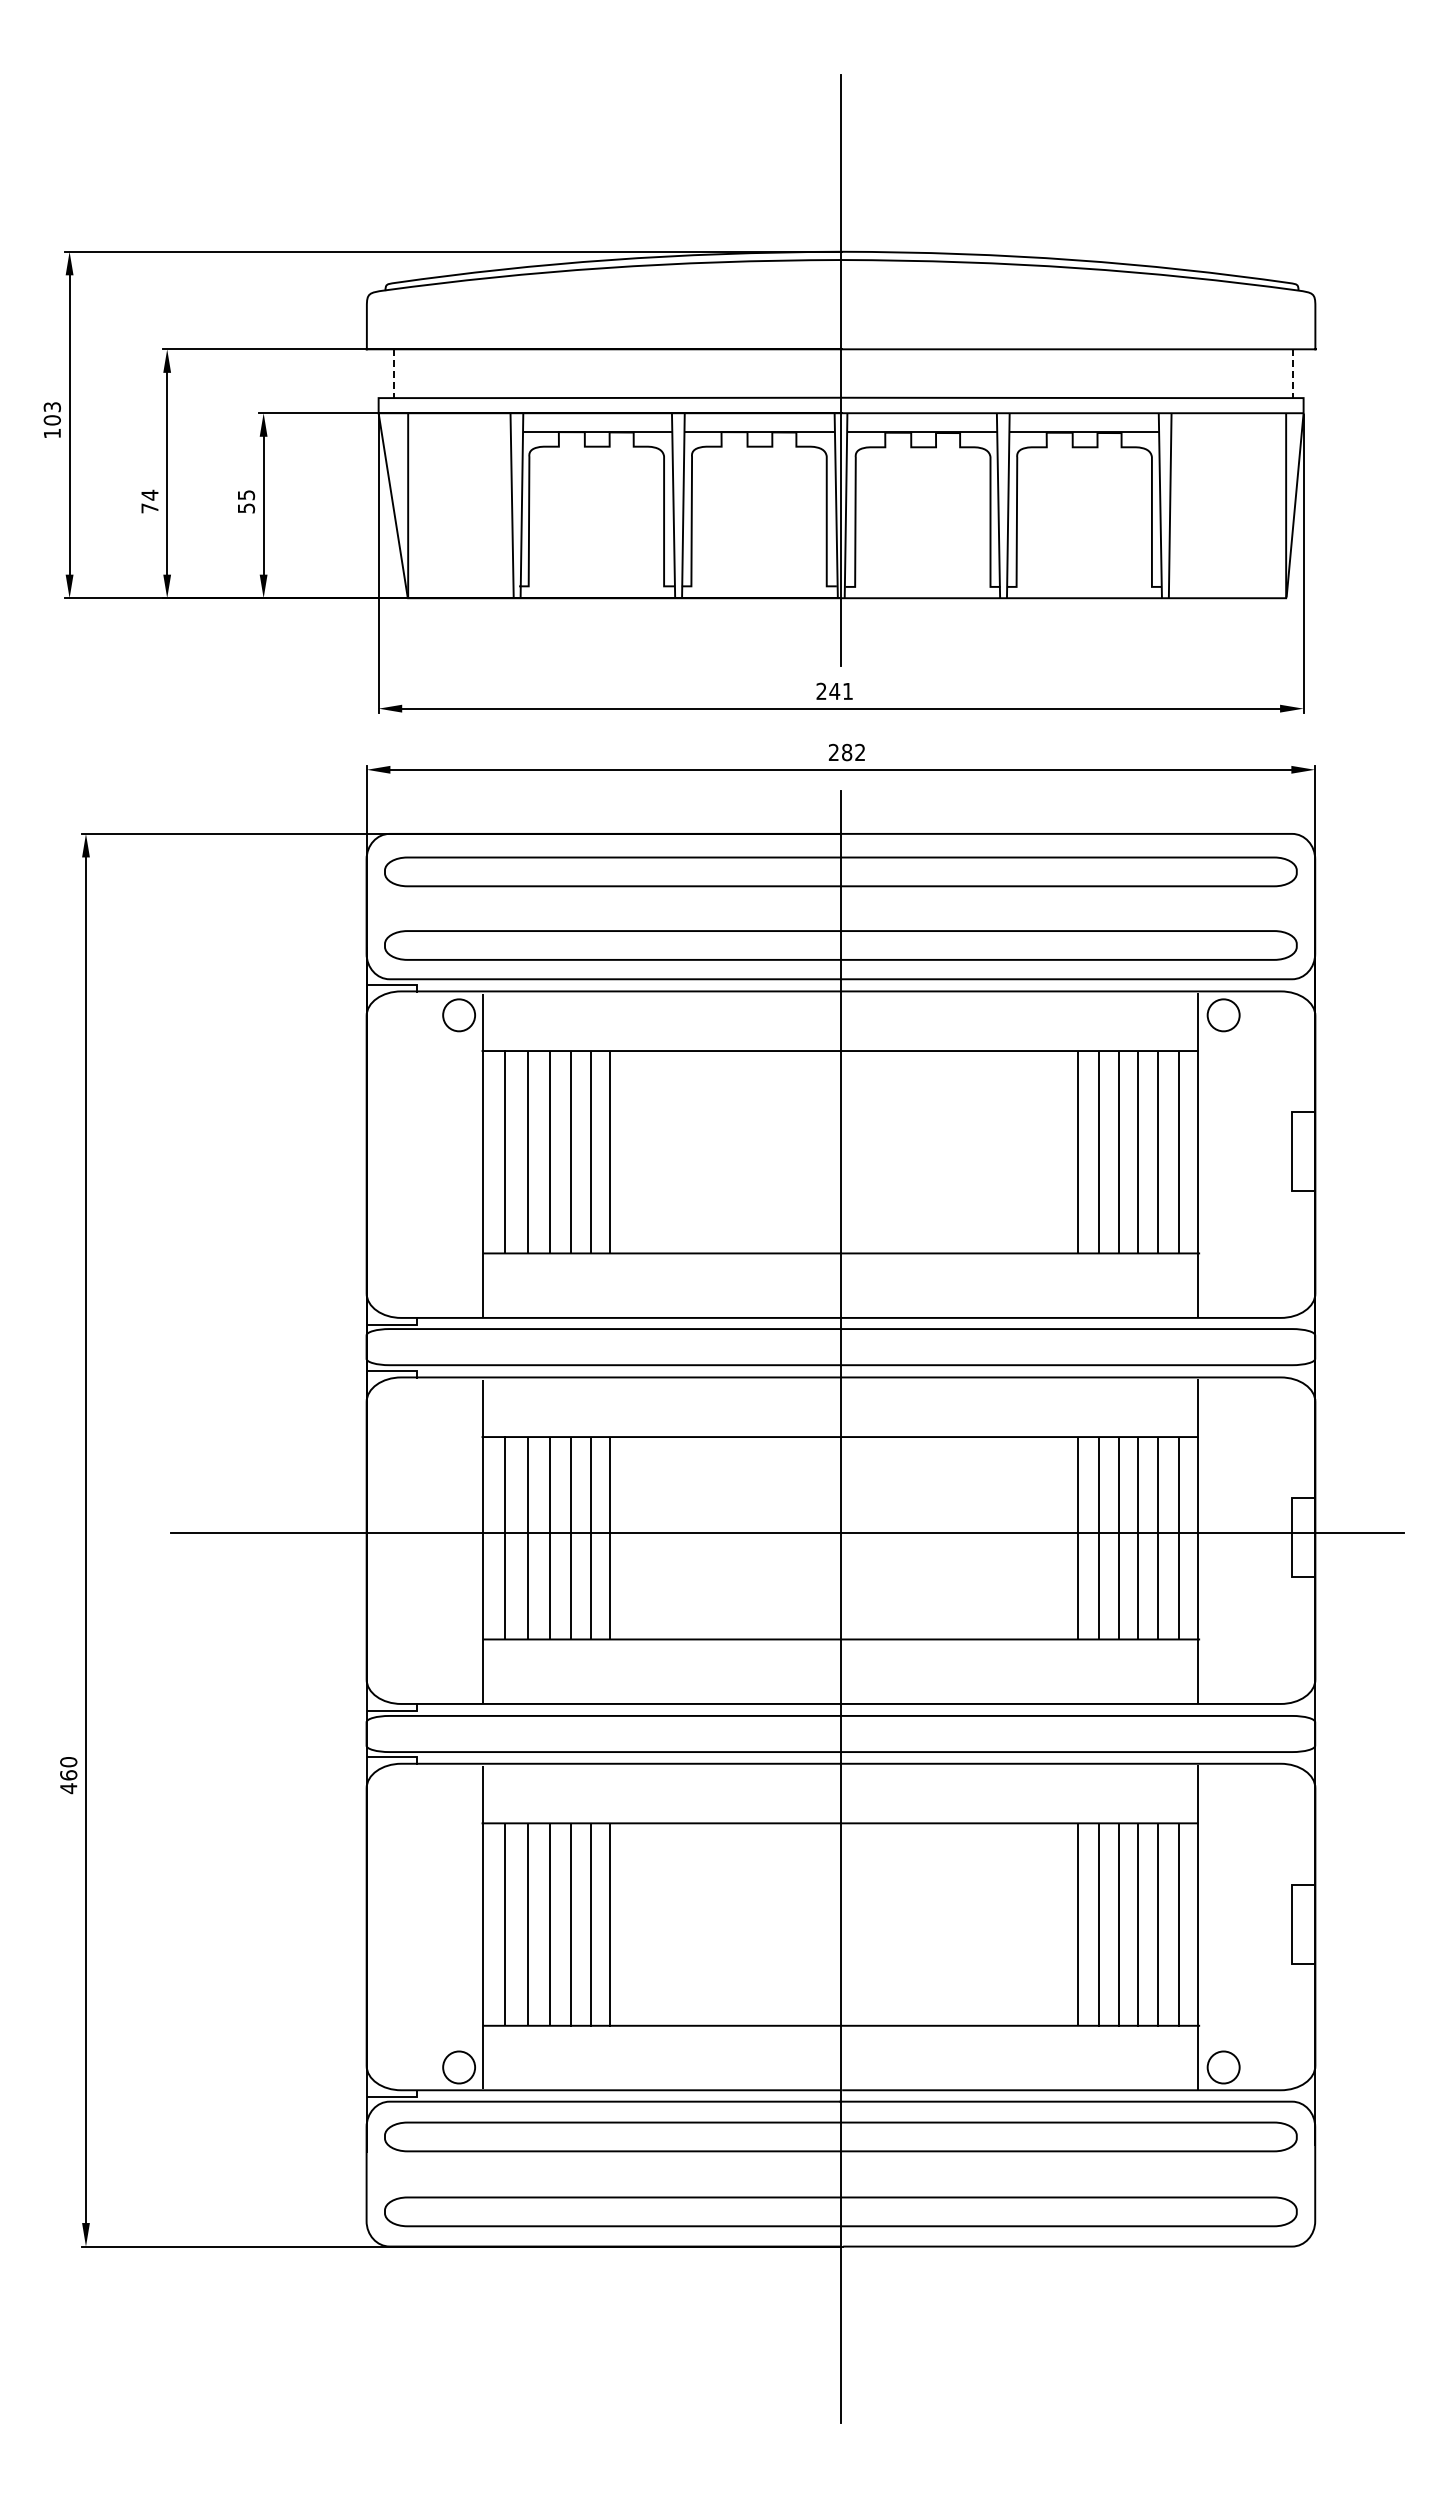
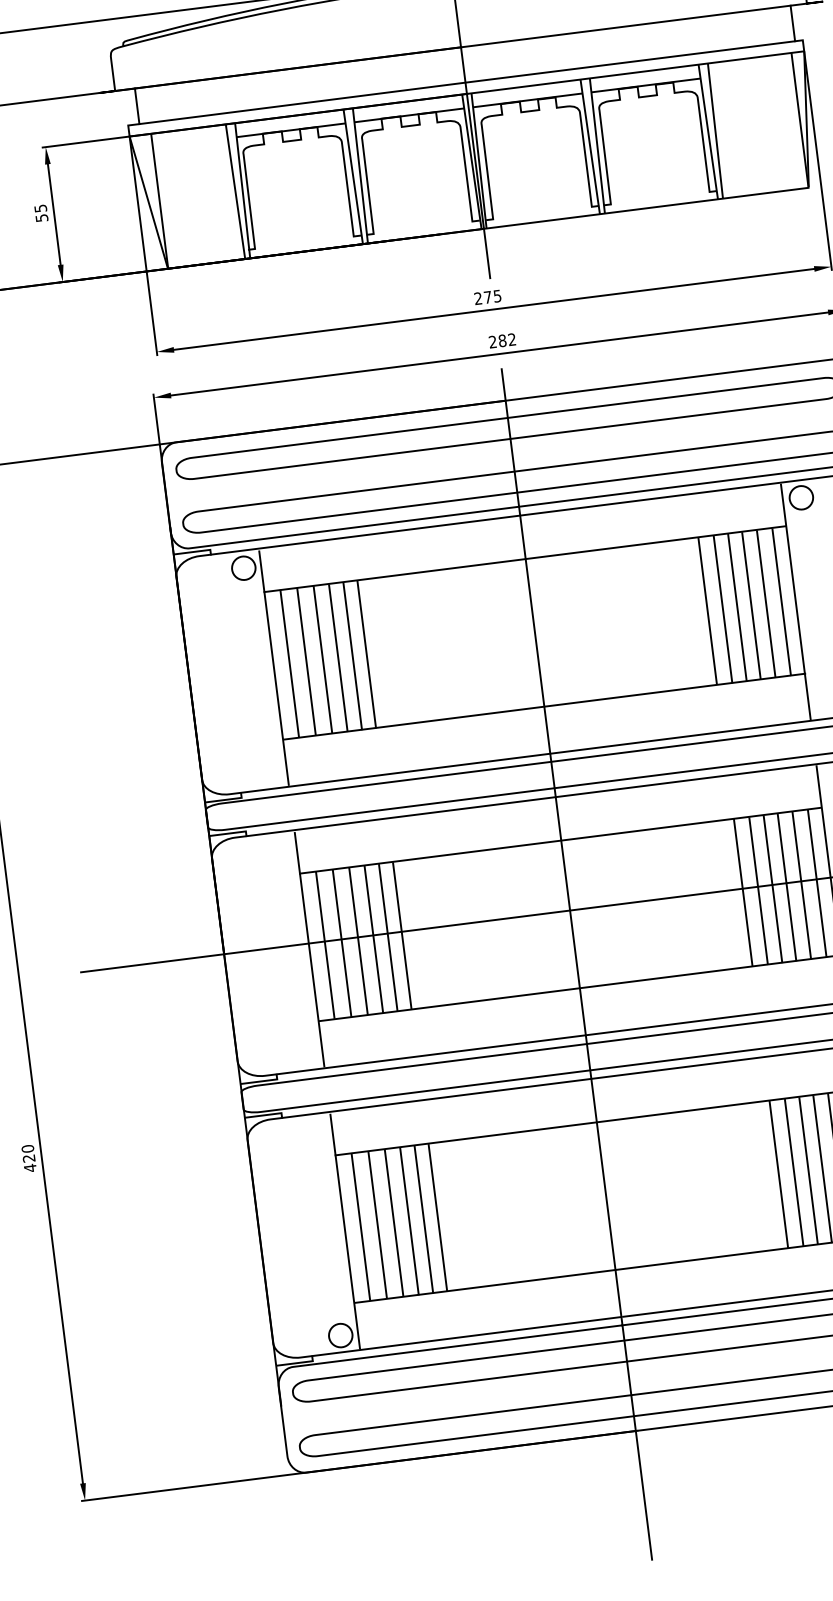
line: (393, 374) -> (136, 106), dashed -> solid
line: (1293, 374) -> (793, 24), dashed -> solid
text: (840, 691) -> (492, 296), 241 -> 275
text: (68, 1775) -> (28, 1158), 460 -> 420

